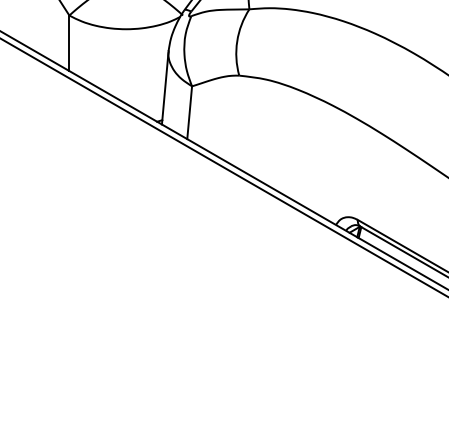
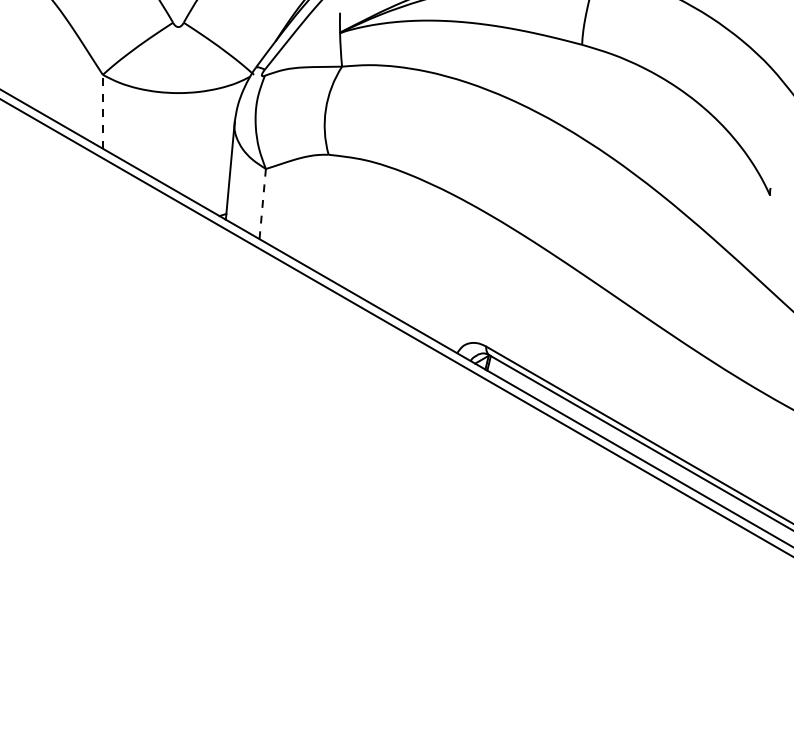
line: (69, 43) -> (102, 111), solid -> dashed
line: (189, 112) -> (262, 203), solid -> dashed

